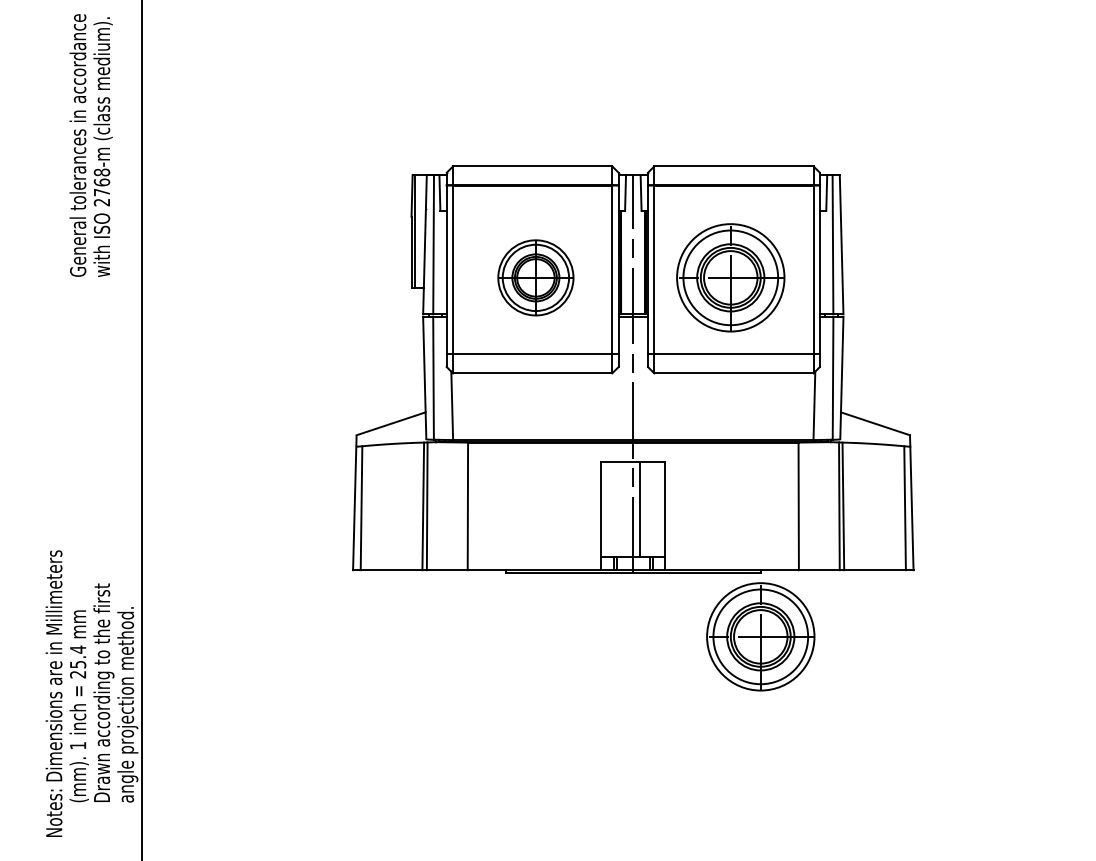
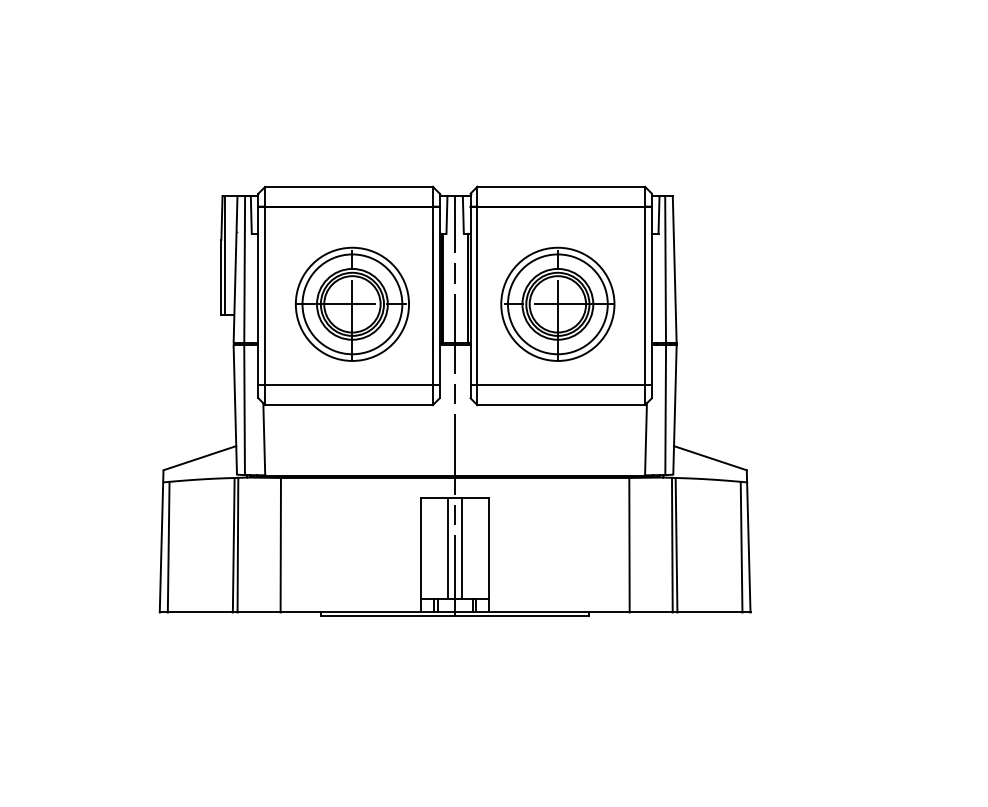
part: (535, 277) -> (352, 303), size x1.43
line: (626, 509) -> (447, 548), added
part: (760, 636) -> (589, 682), removed

